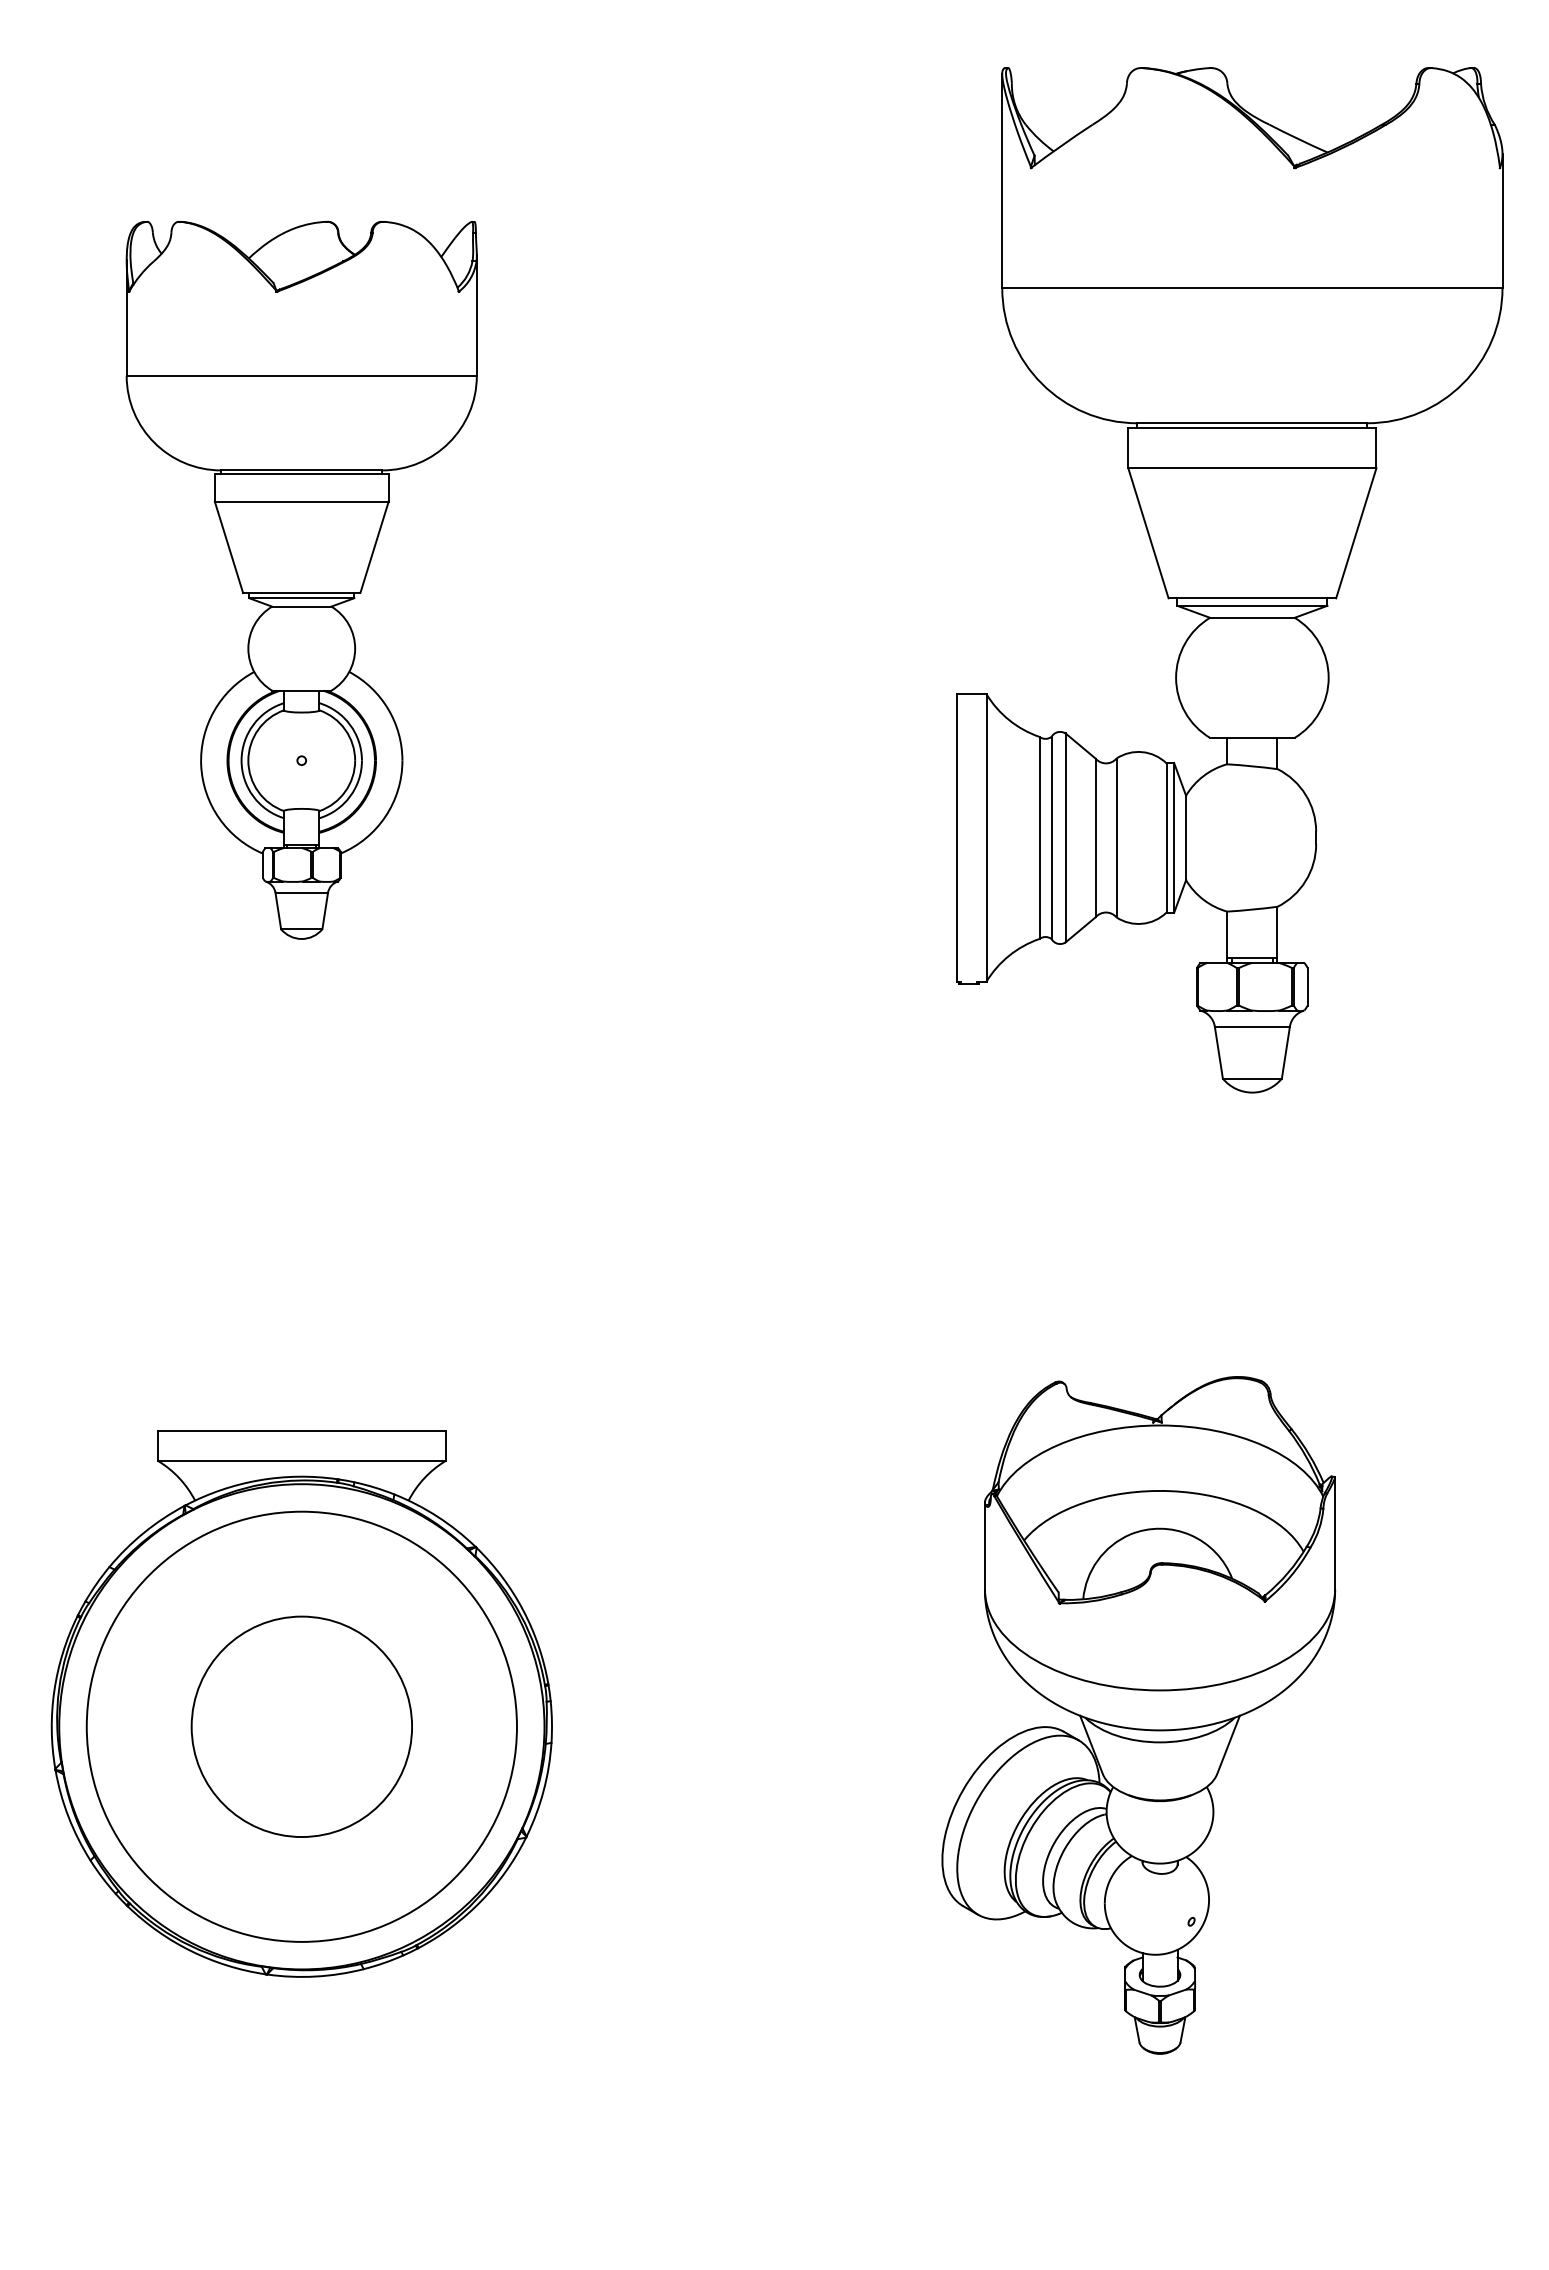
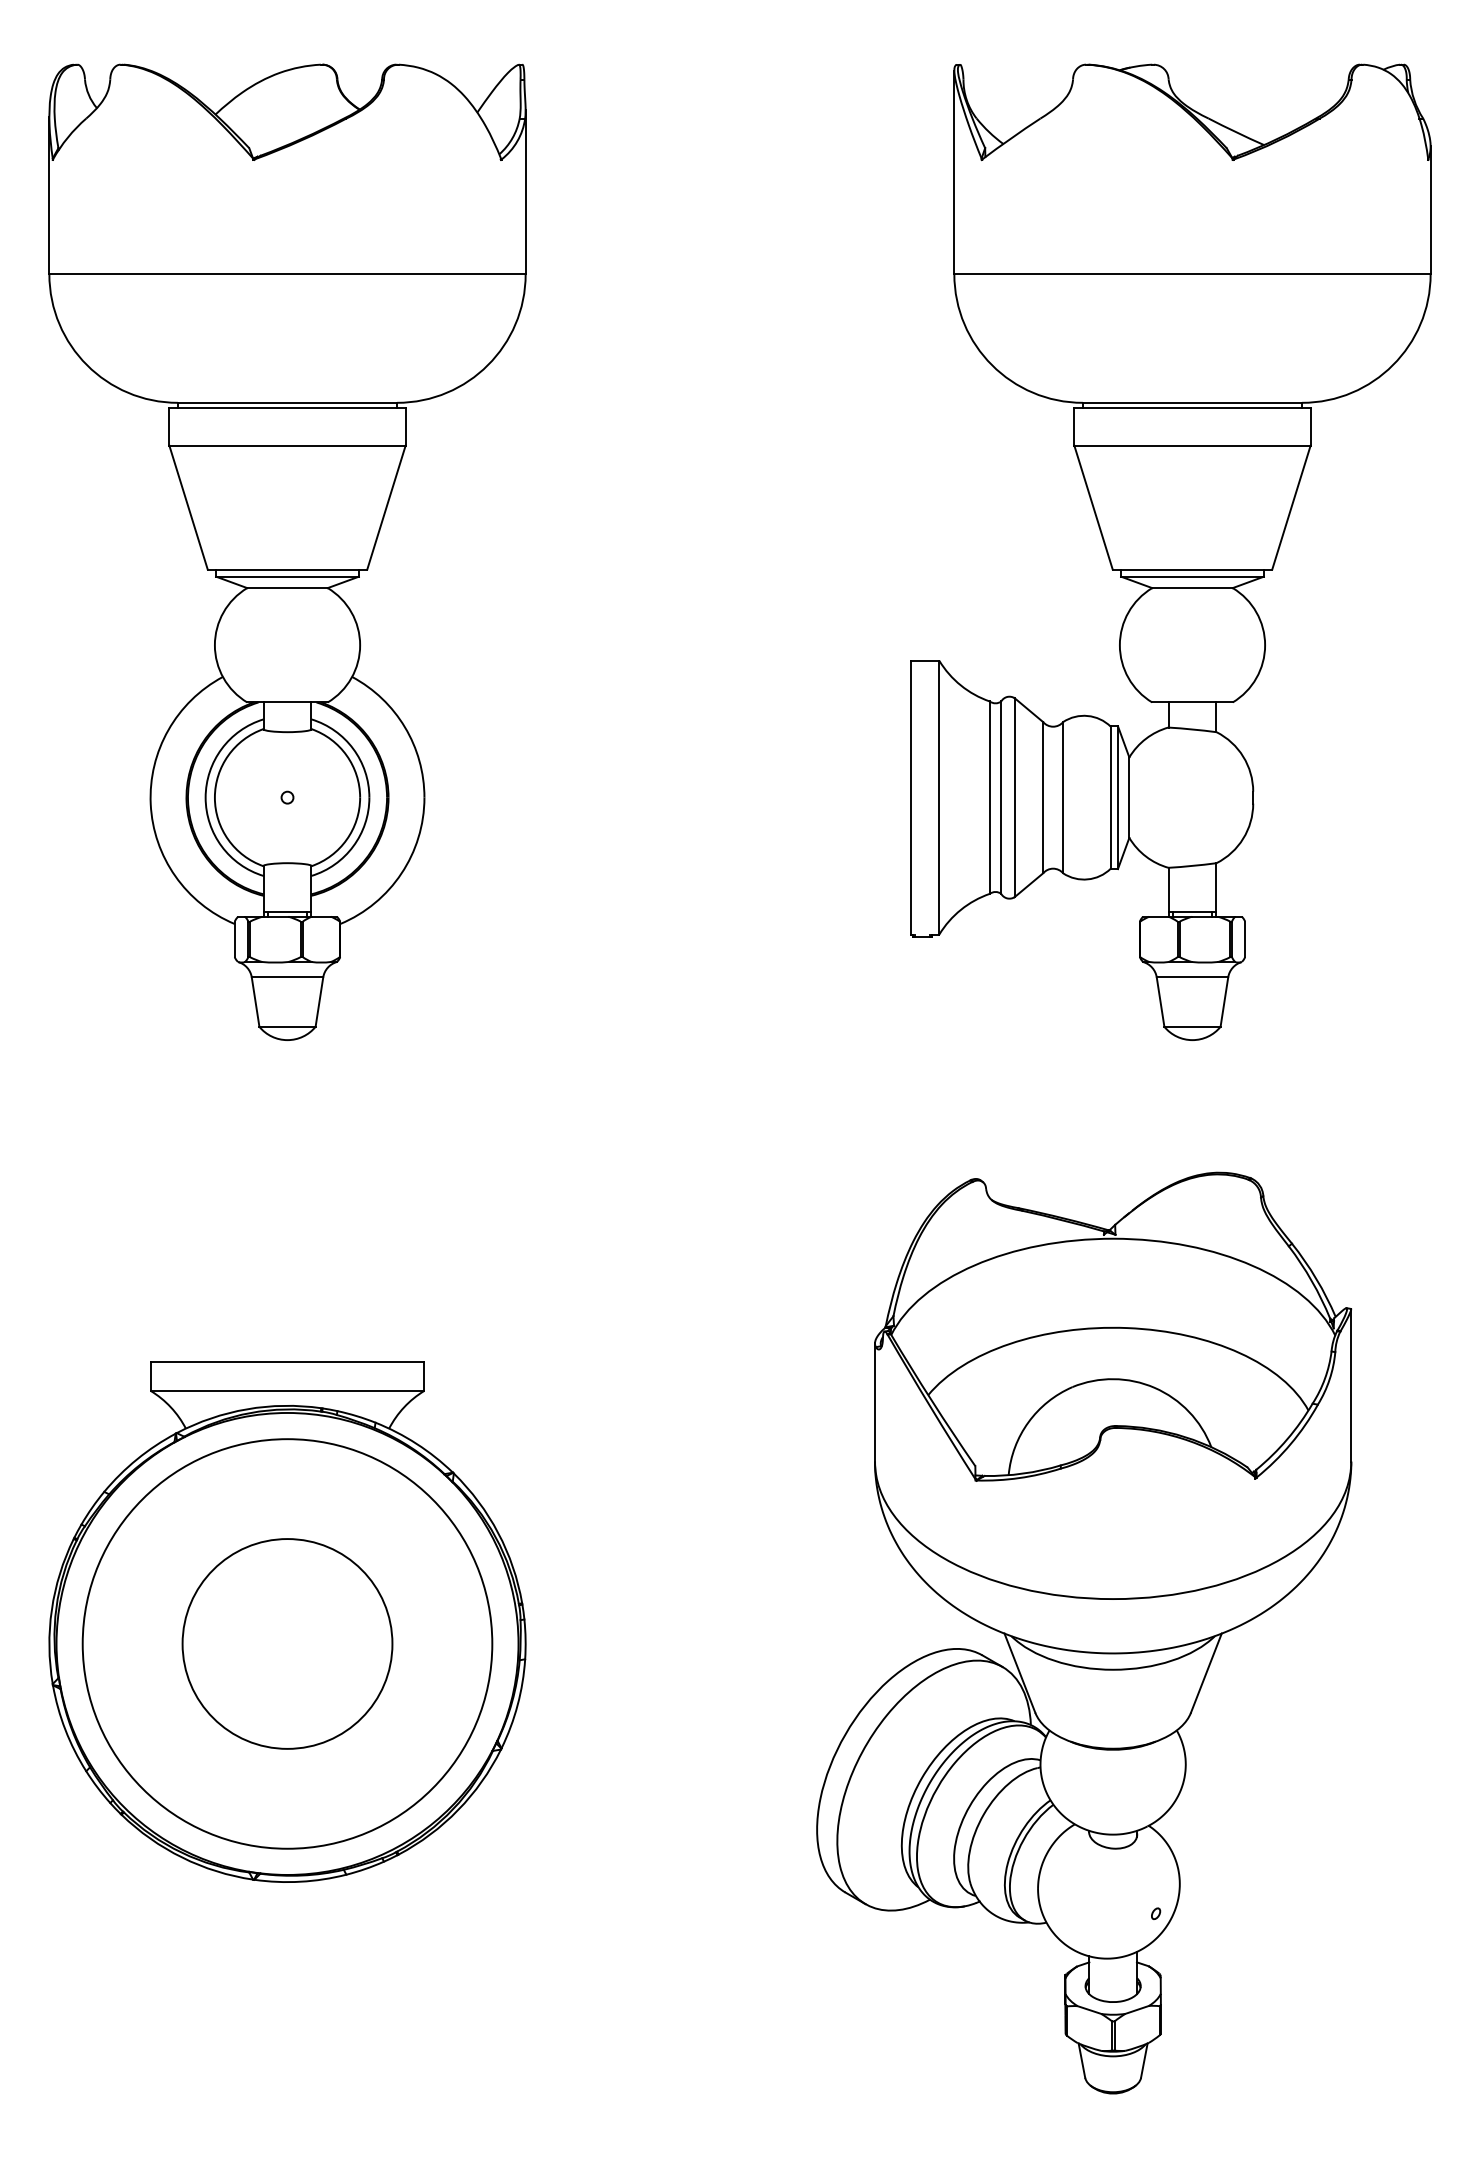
part: (301, 580) -> (287, 552), size x1.43
part: (1138, 1715) -> (1084, 1633), size x1.43

